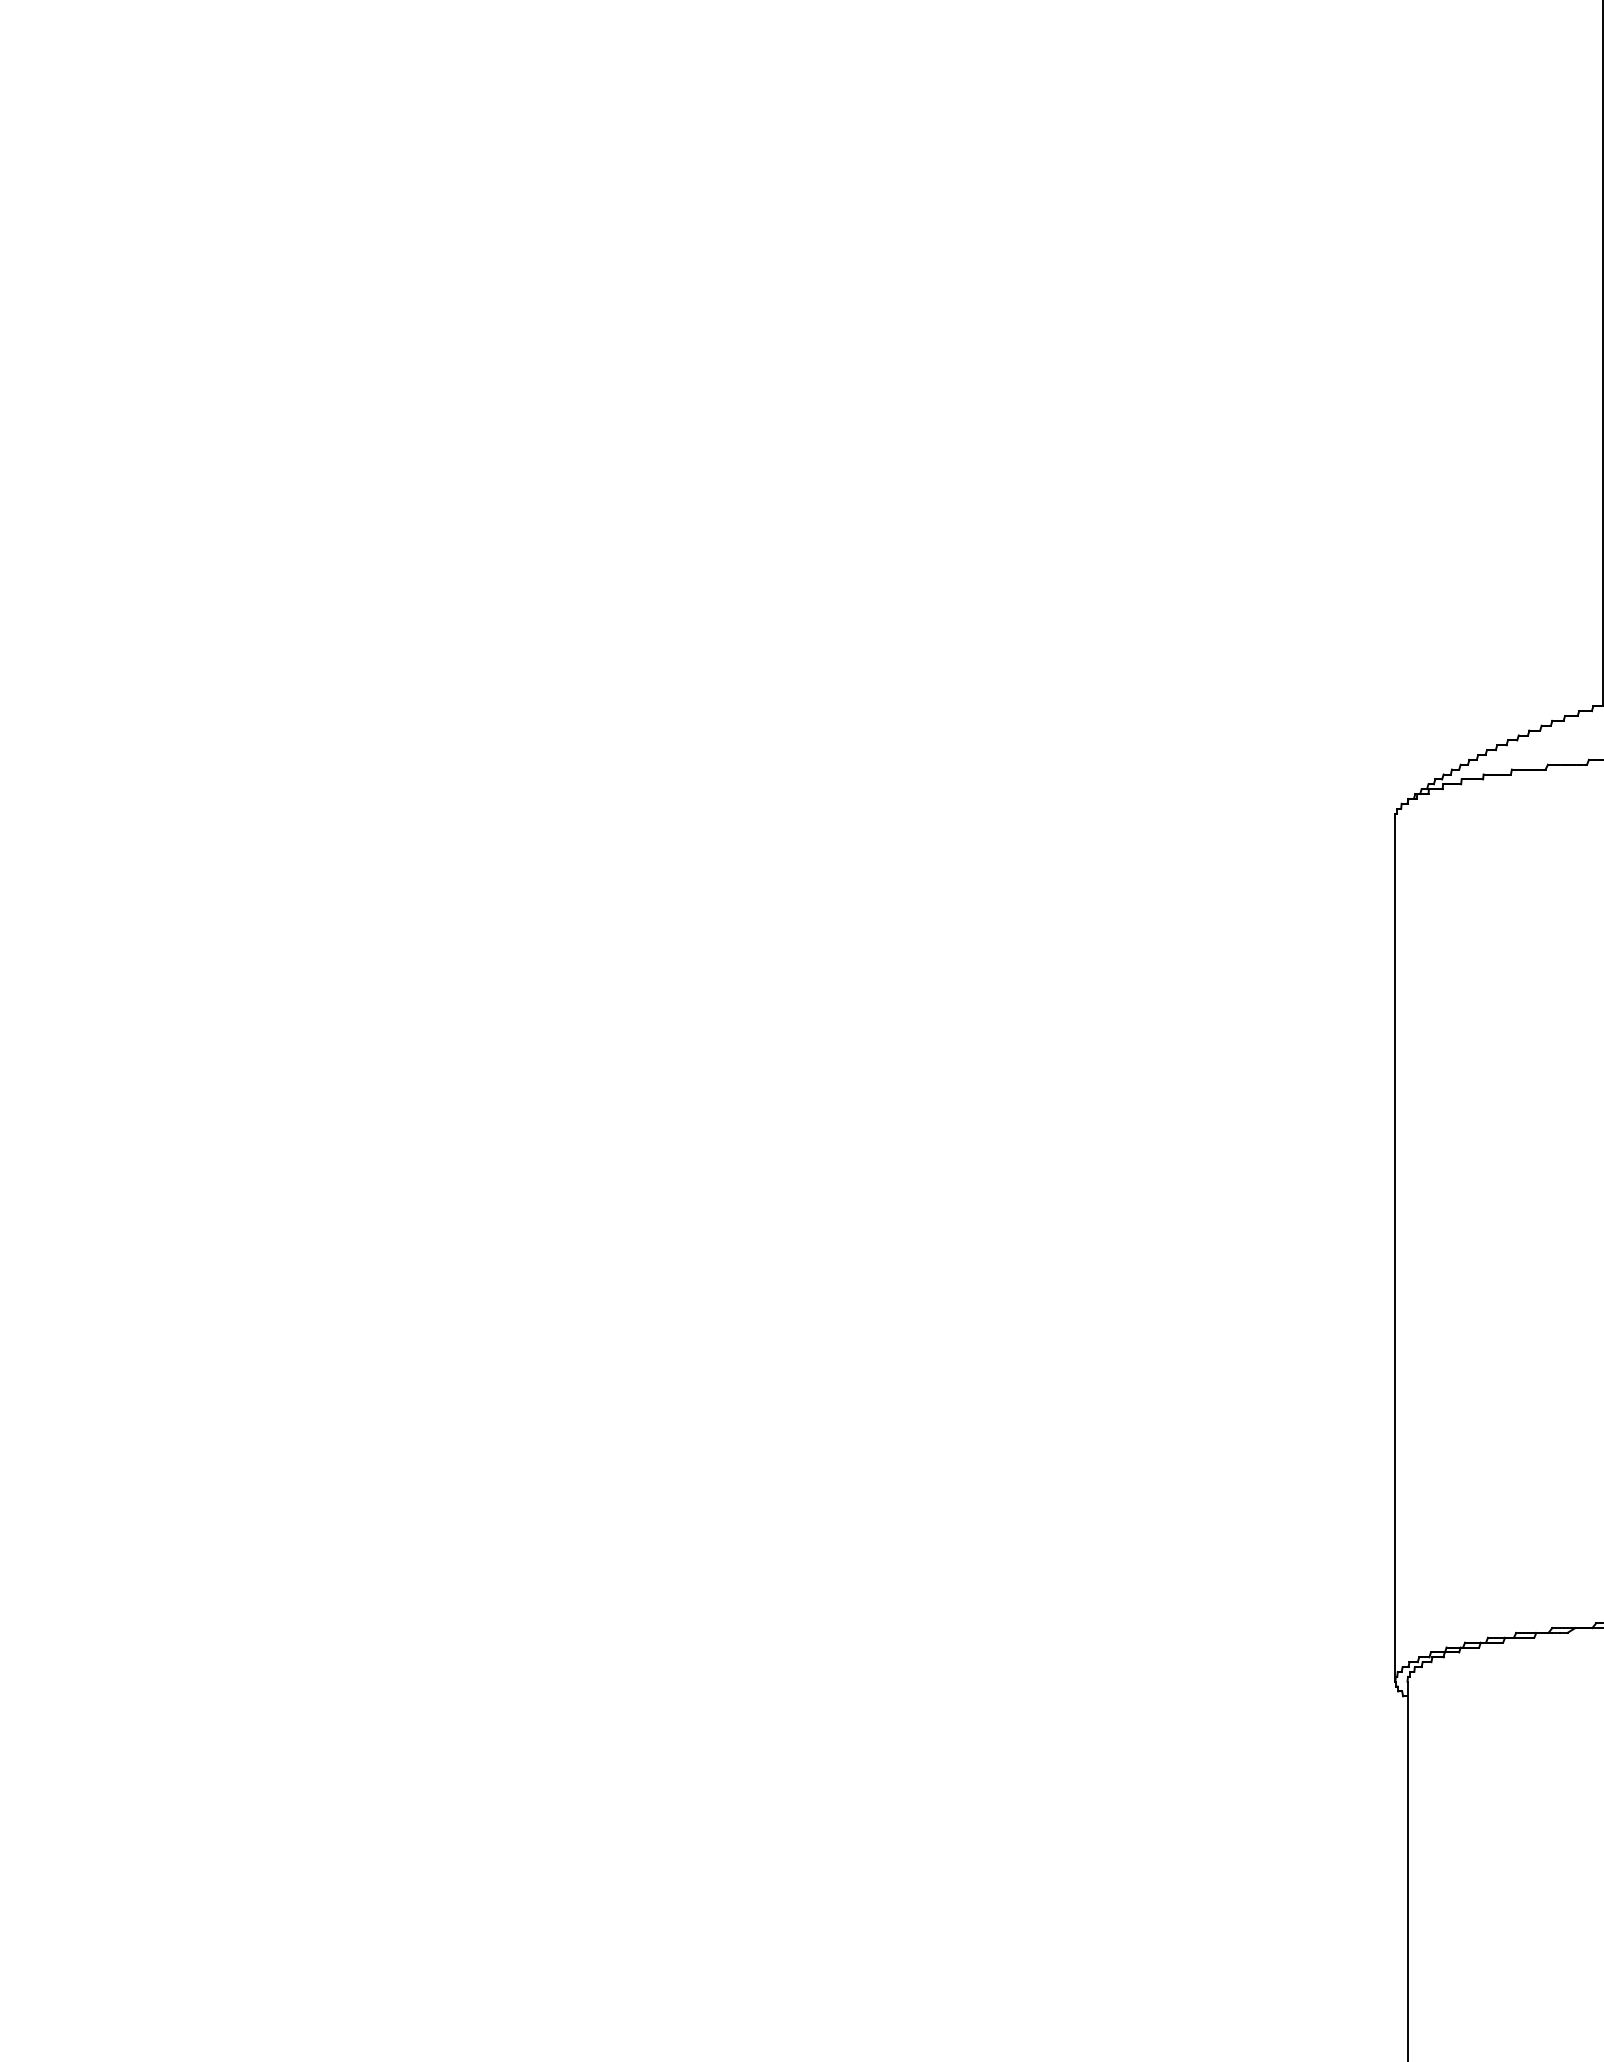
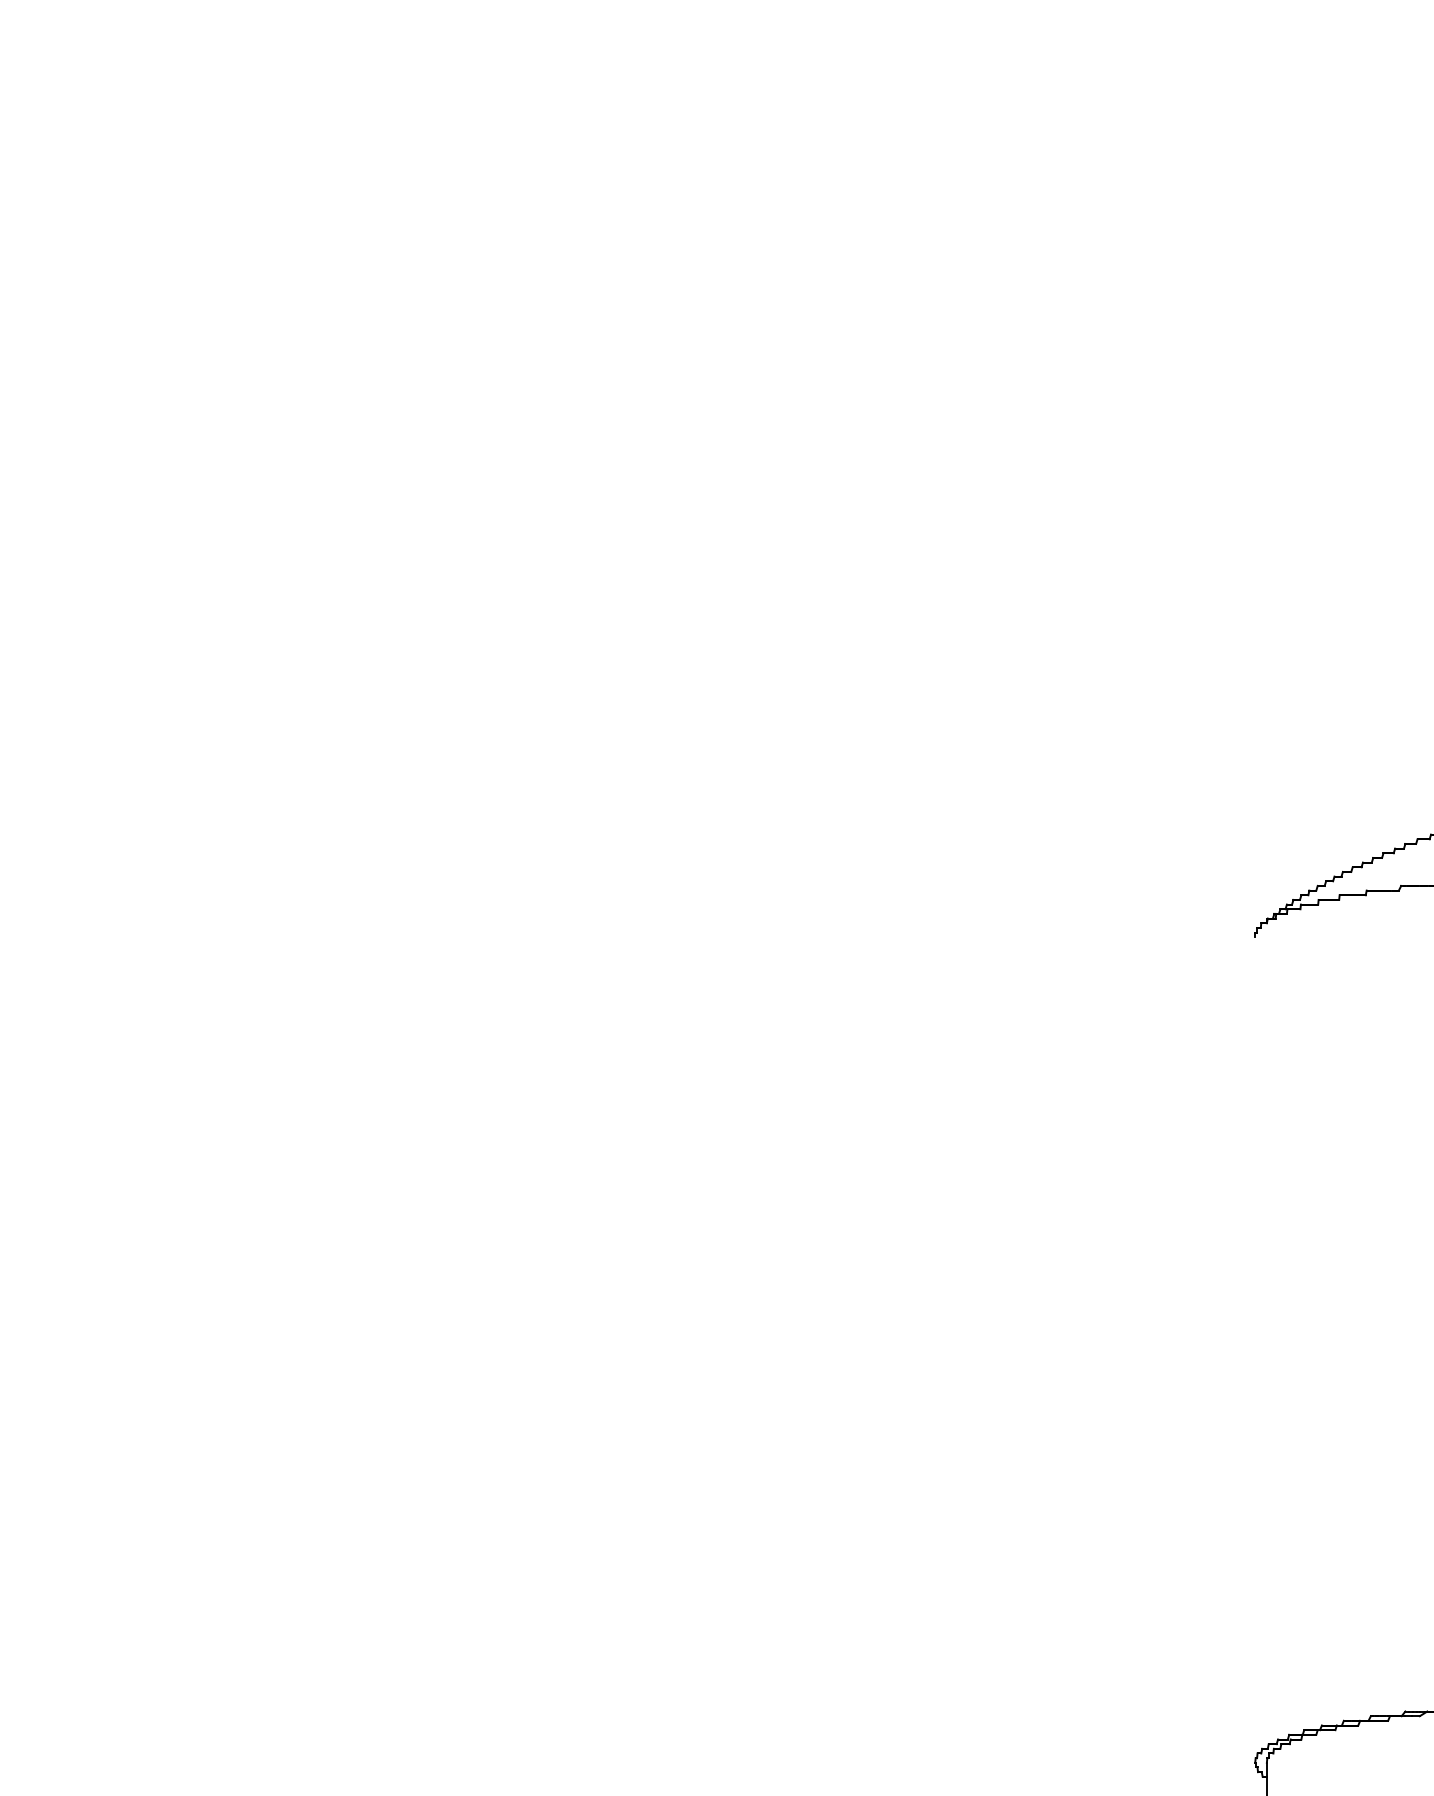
line: (1395, 1249) -> (1255, 1349), removed

